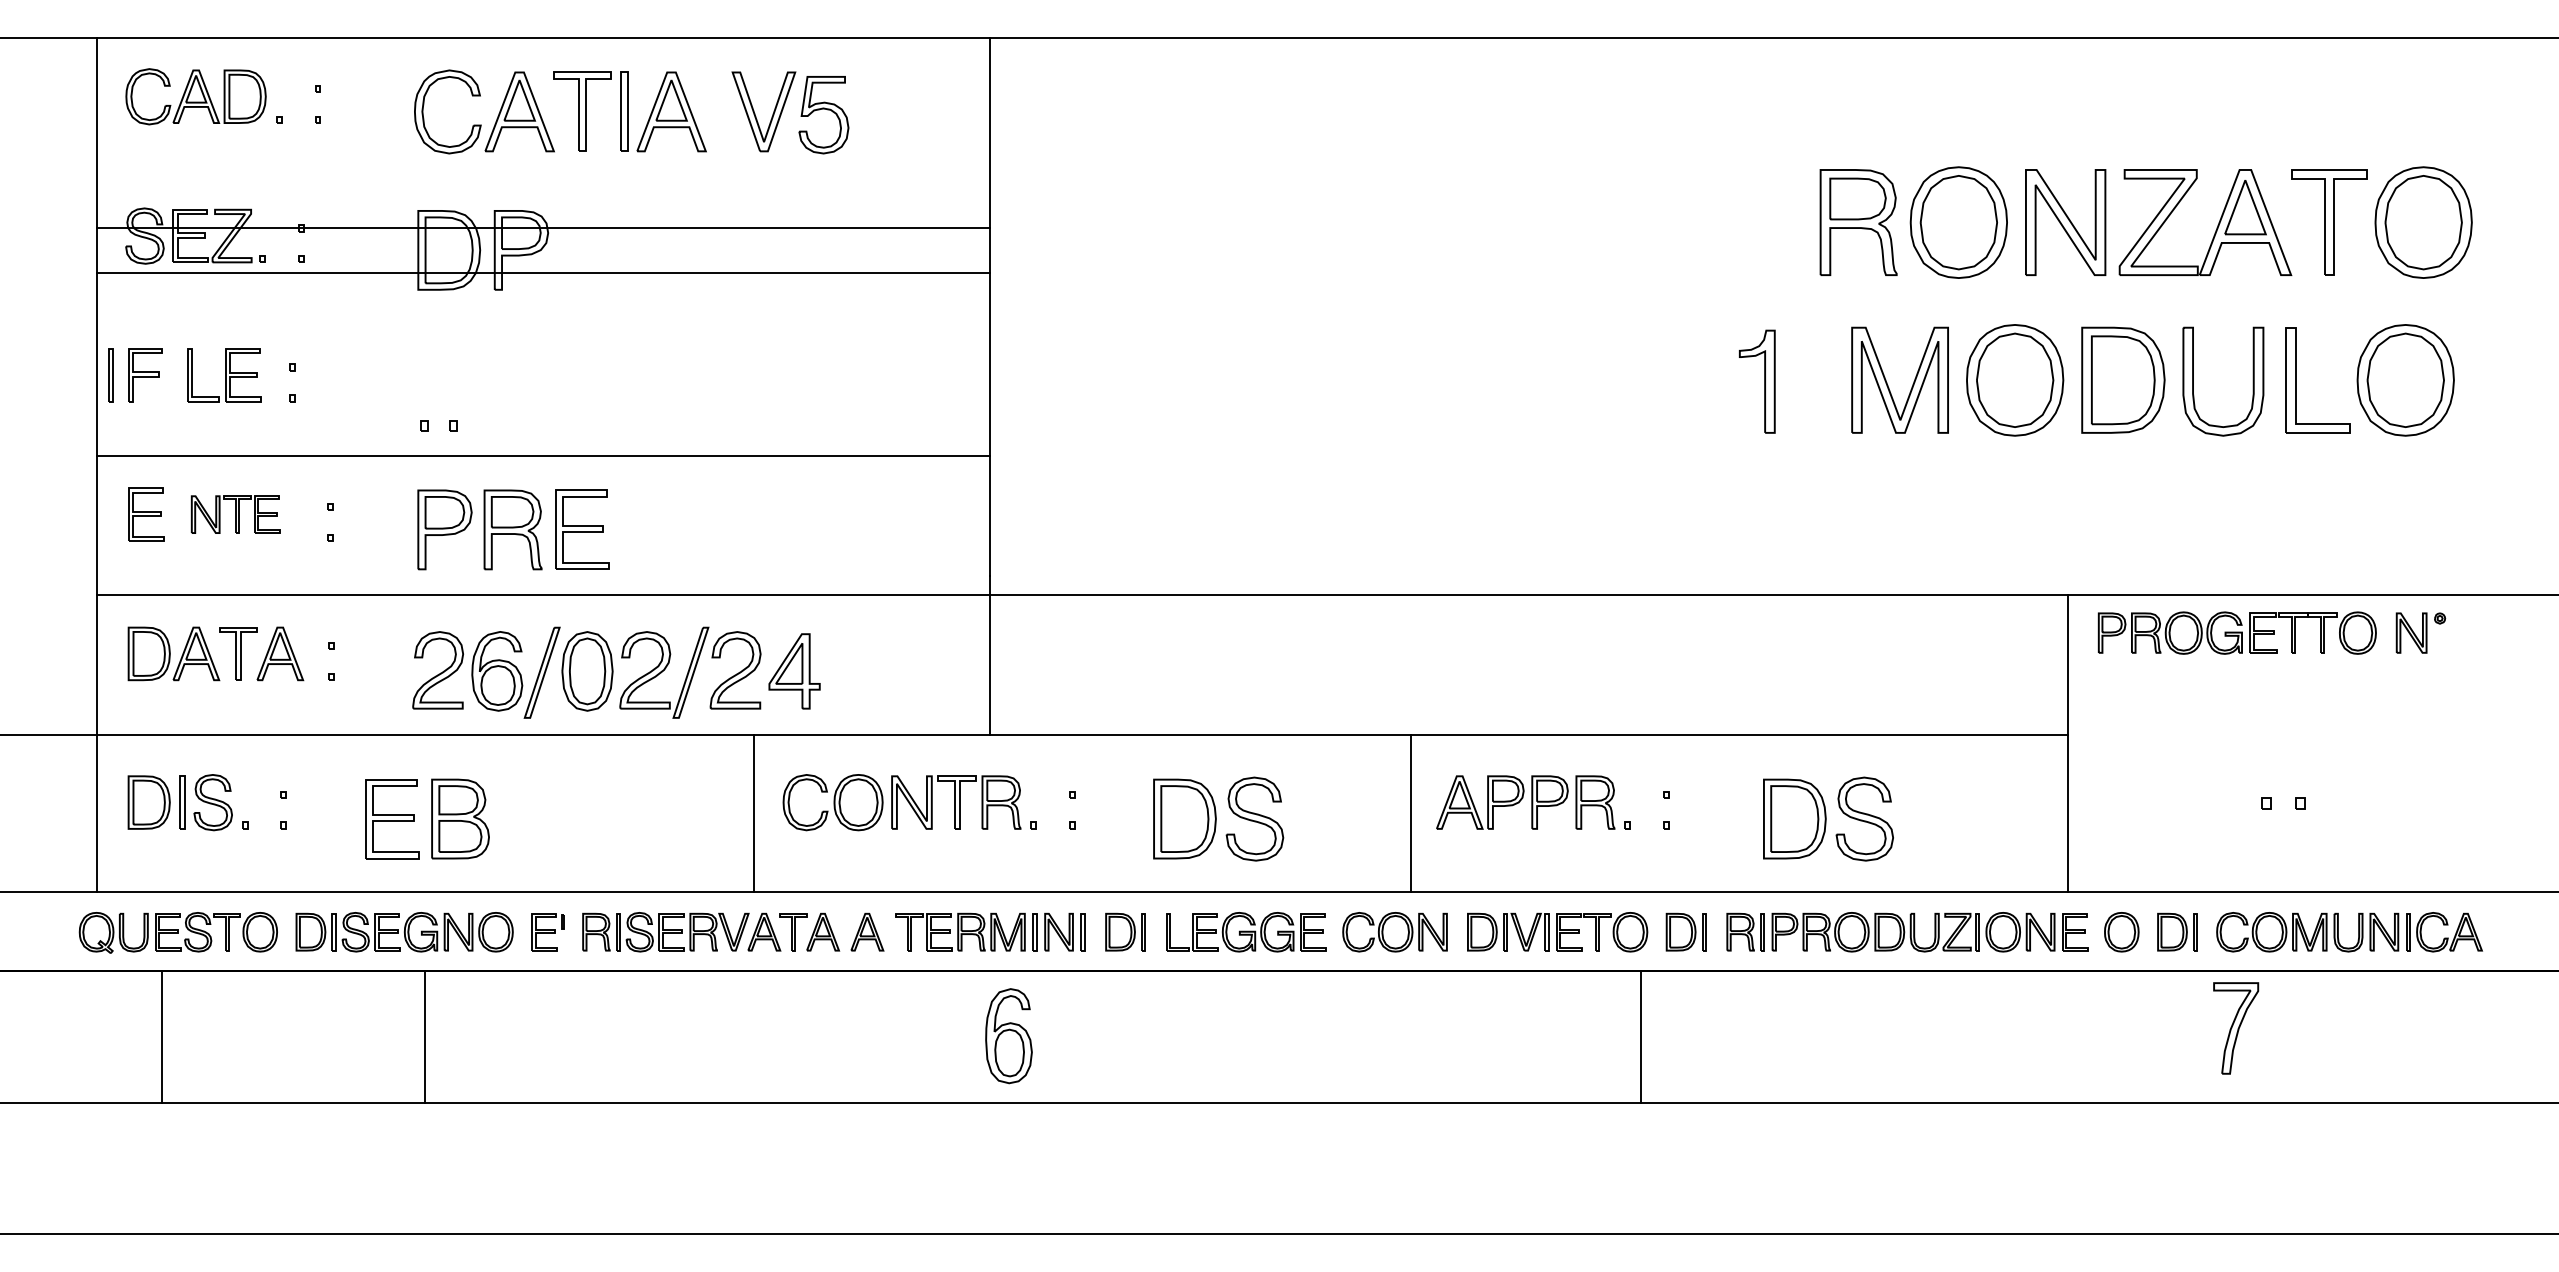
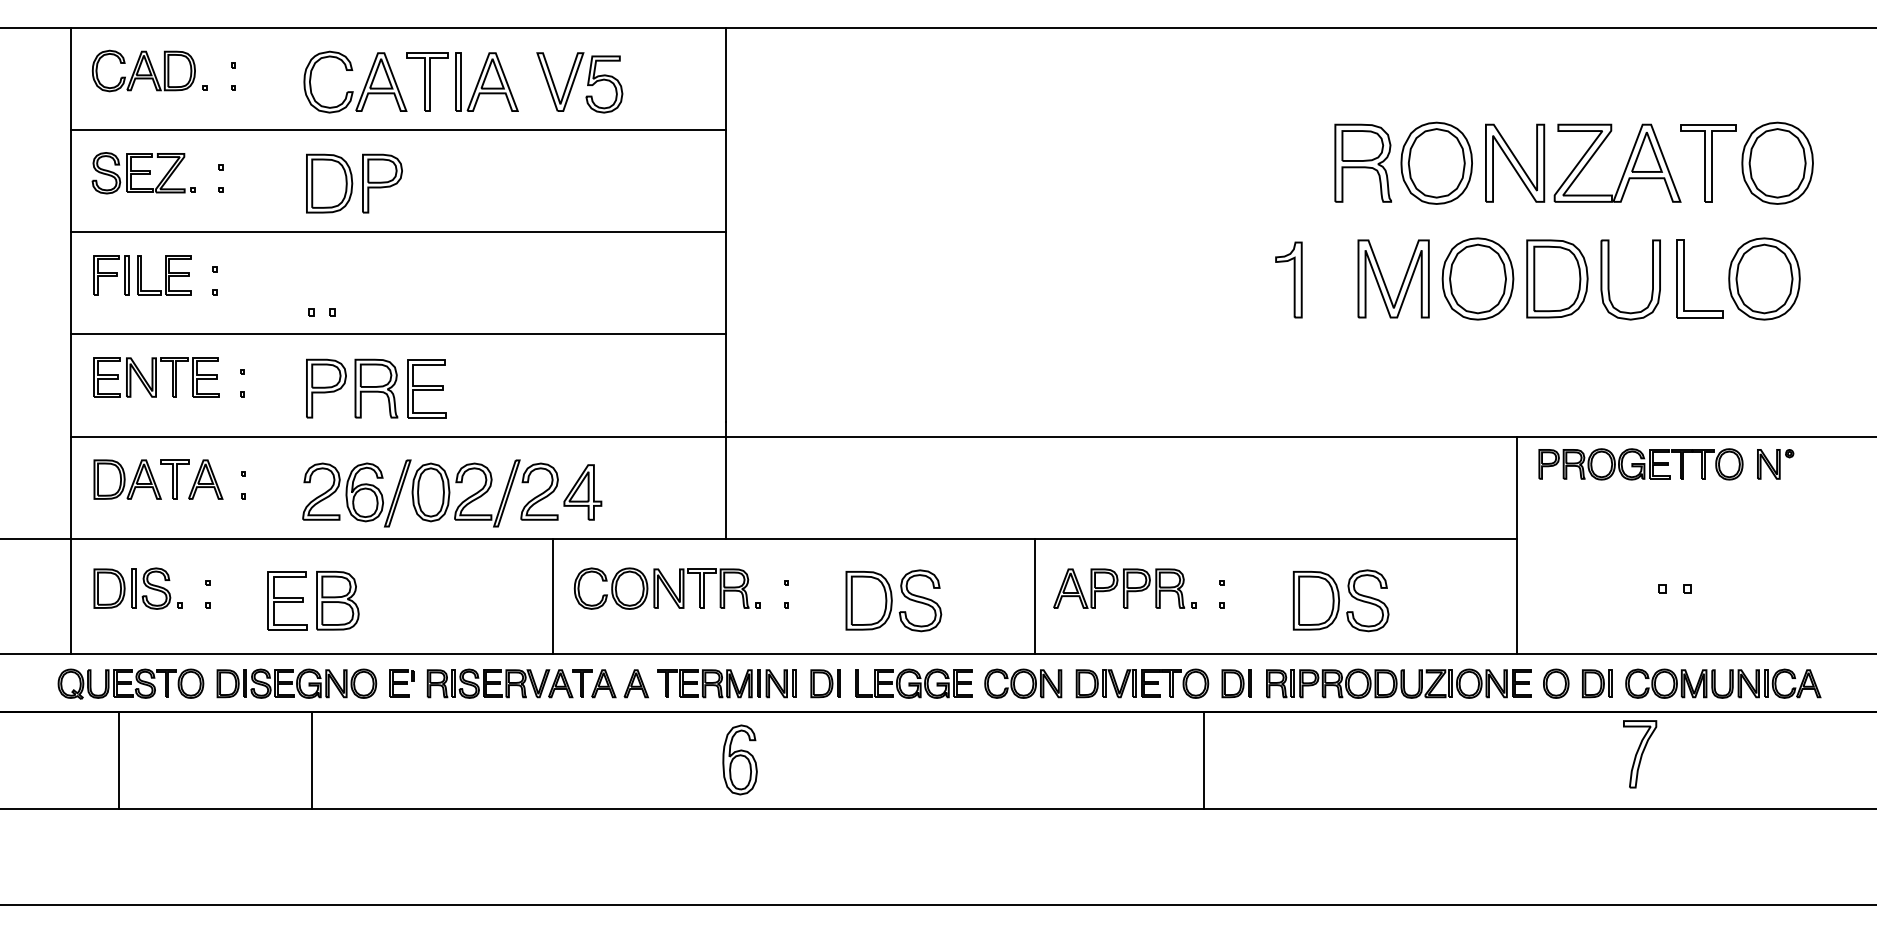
line: (543, 228) -> (398, 130), moved
line: (543, 272) -> (398, 232), moved
part: (110, 375) -> (126, 275), moved
part: (235, 514) -> (172, 377), size x1.43

